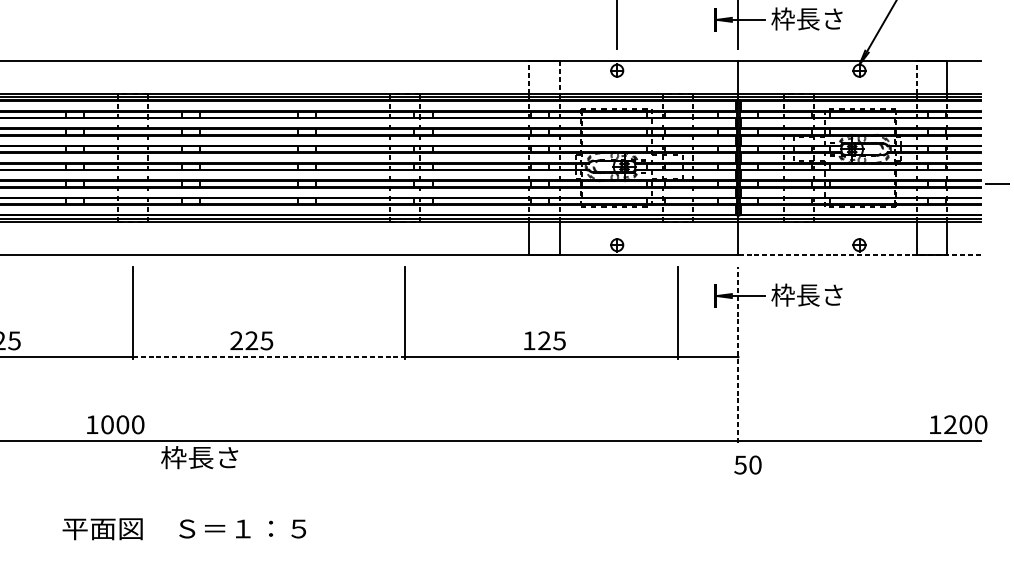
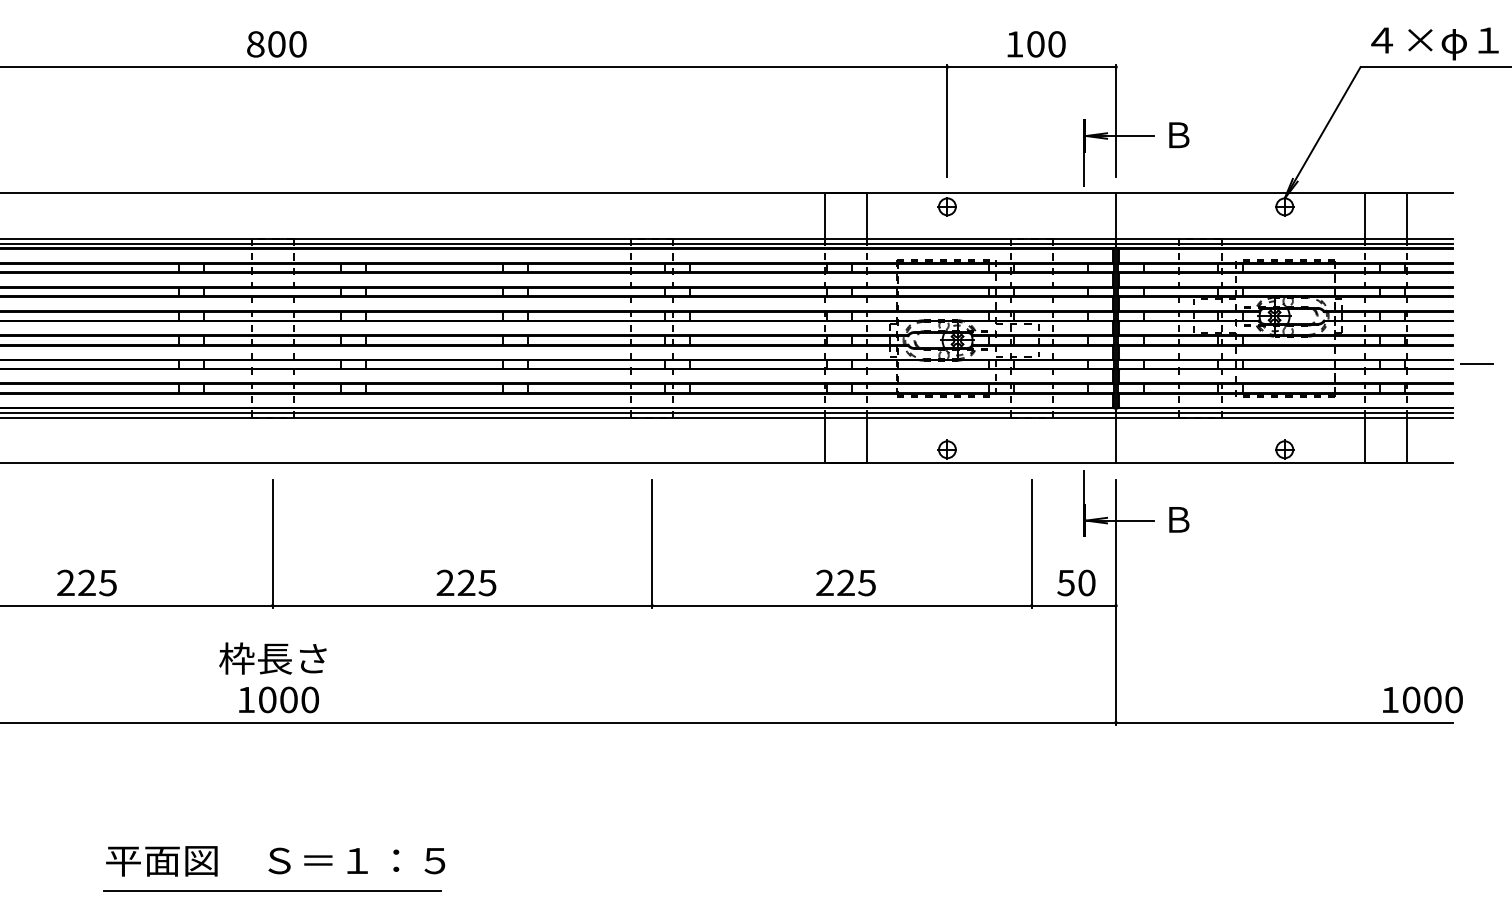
text: (806, 18) -> (1211, 134), 枠長さ -> Ｂ
line: (715, 43) -> (1084, 169), added
line: (529, 77) -> (825, 216), dashed -> solid
line: (559, 77) -> (867, 216), dashed -> solid
line: (916, 77) -> (1364, 216), dashed -> solid
line: (859, 255) -> (1284, 463), dashed -> solid
line: (715, 271) -> (1084, 486), added
text: (806, 295) -> (1211, 519), 枠長さ -> Ｂ
text: (251, 340) -> (466, 582), moved
text: (528, 340) -> (824, 582), 125 -> 225
line: (738, 354) -> (1116, 602), dashed -> solid
line: (269, 357) -> (462, 605), dashed -> solid
text: (115, 424) -> (278, 699), moved
text: (950, 424) -> (1411, 699), 1200 -> 1000
text: (199, 457) -> (272, 658), moved
text: (747, 464) -> (1076, 582), moved
text: (184, 529) -> (275, 861), moved
line: (132, 562) -> (272, 891), added

